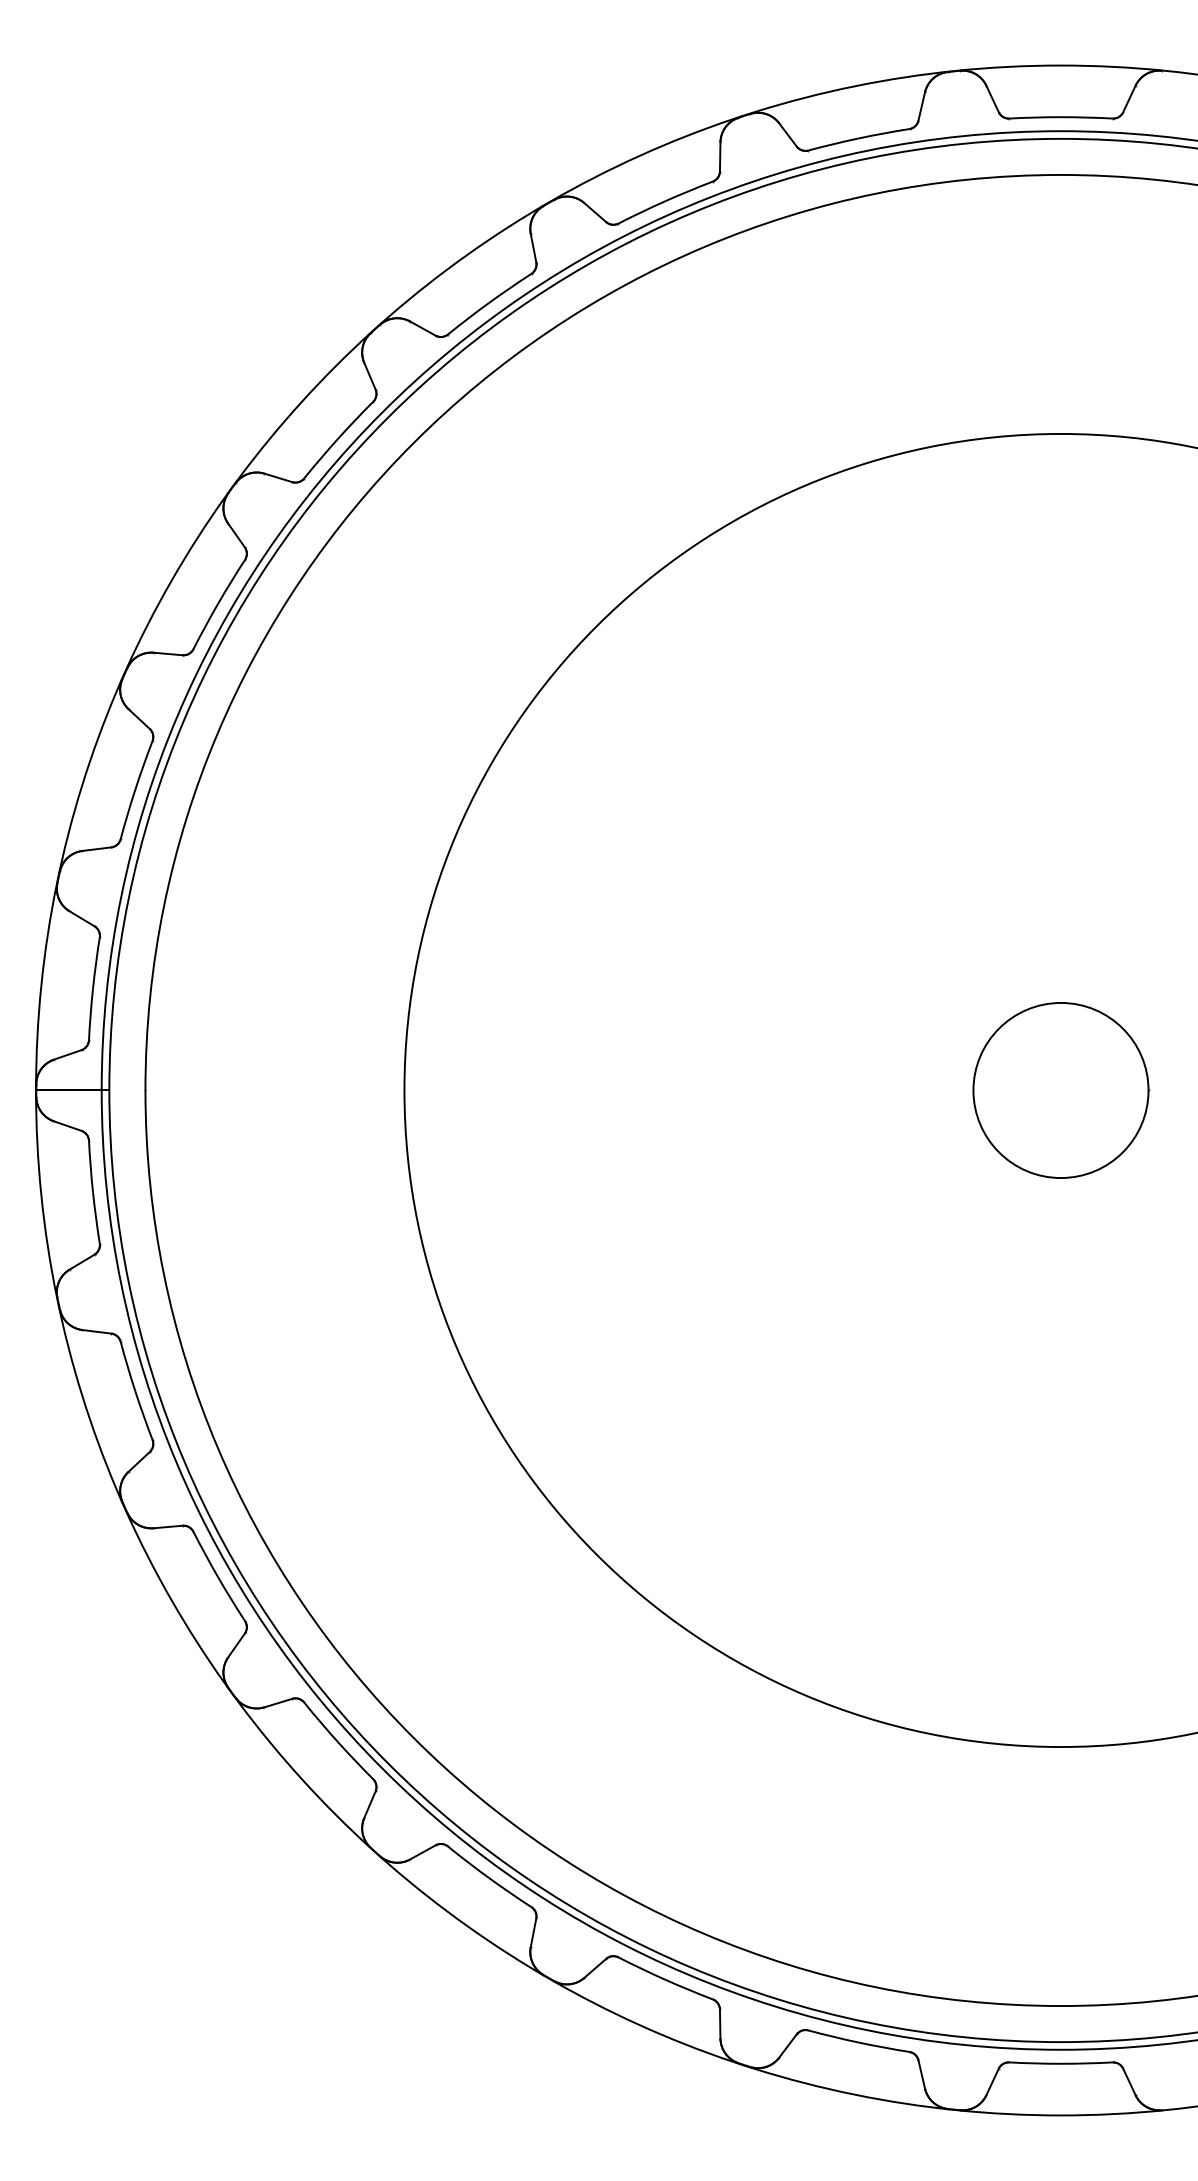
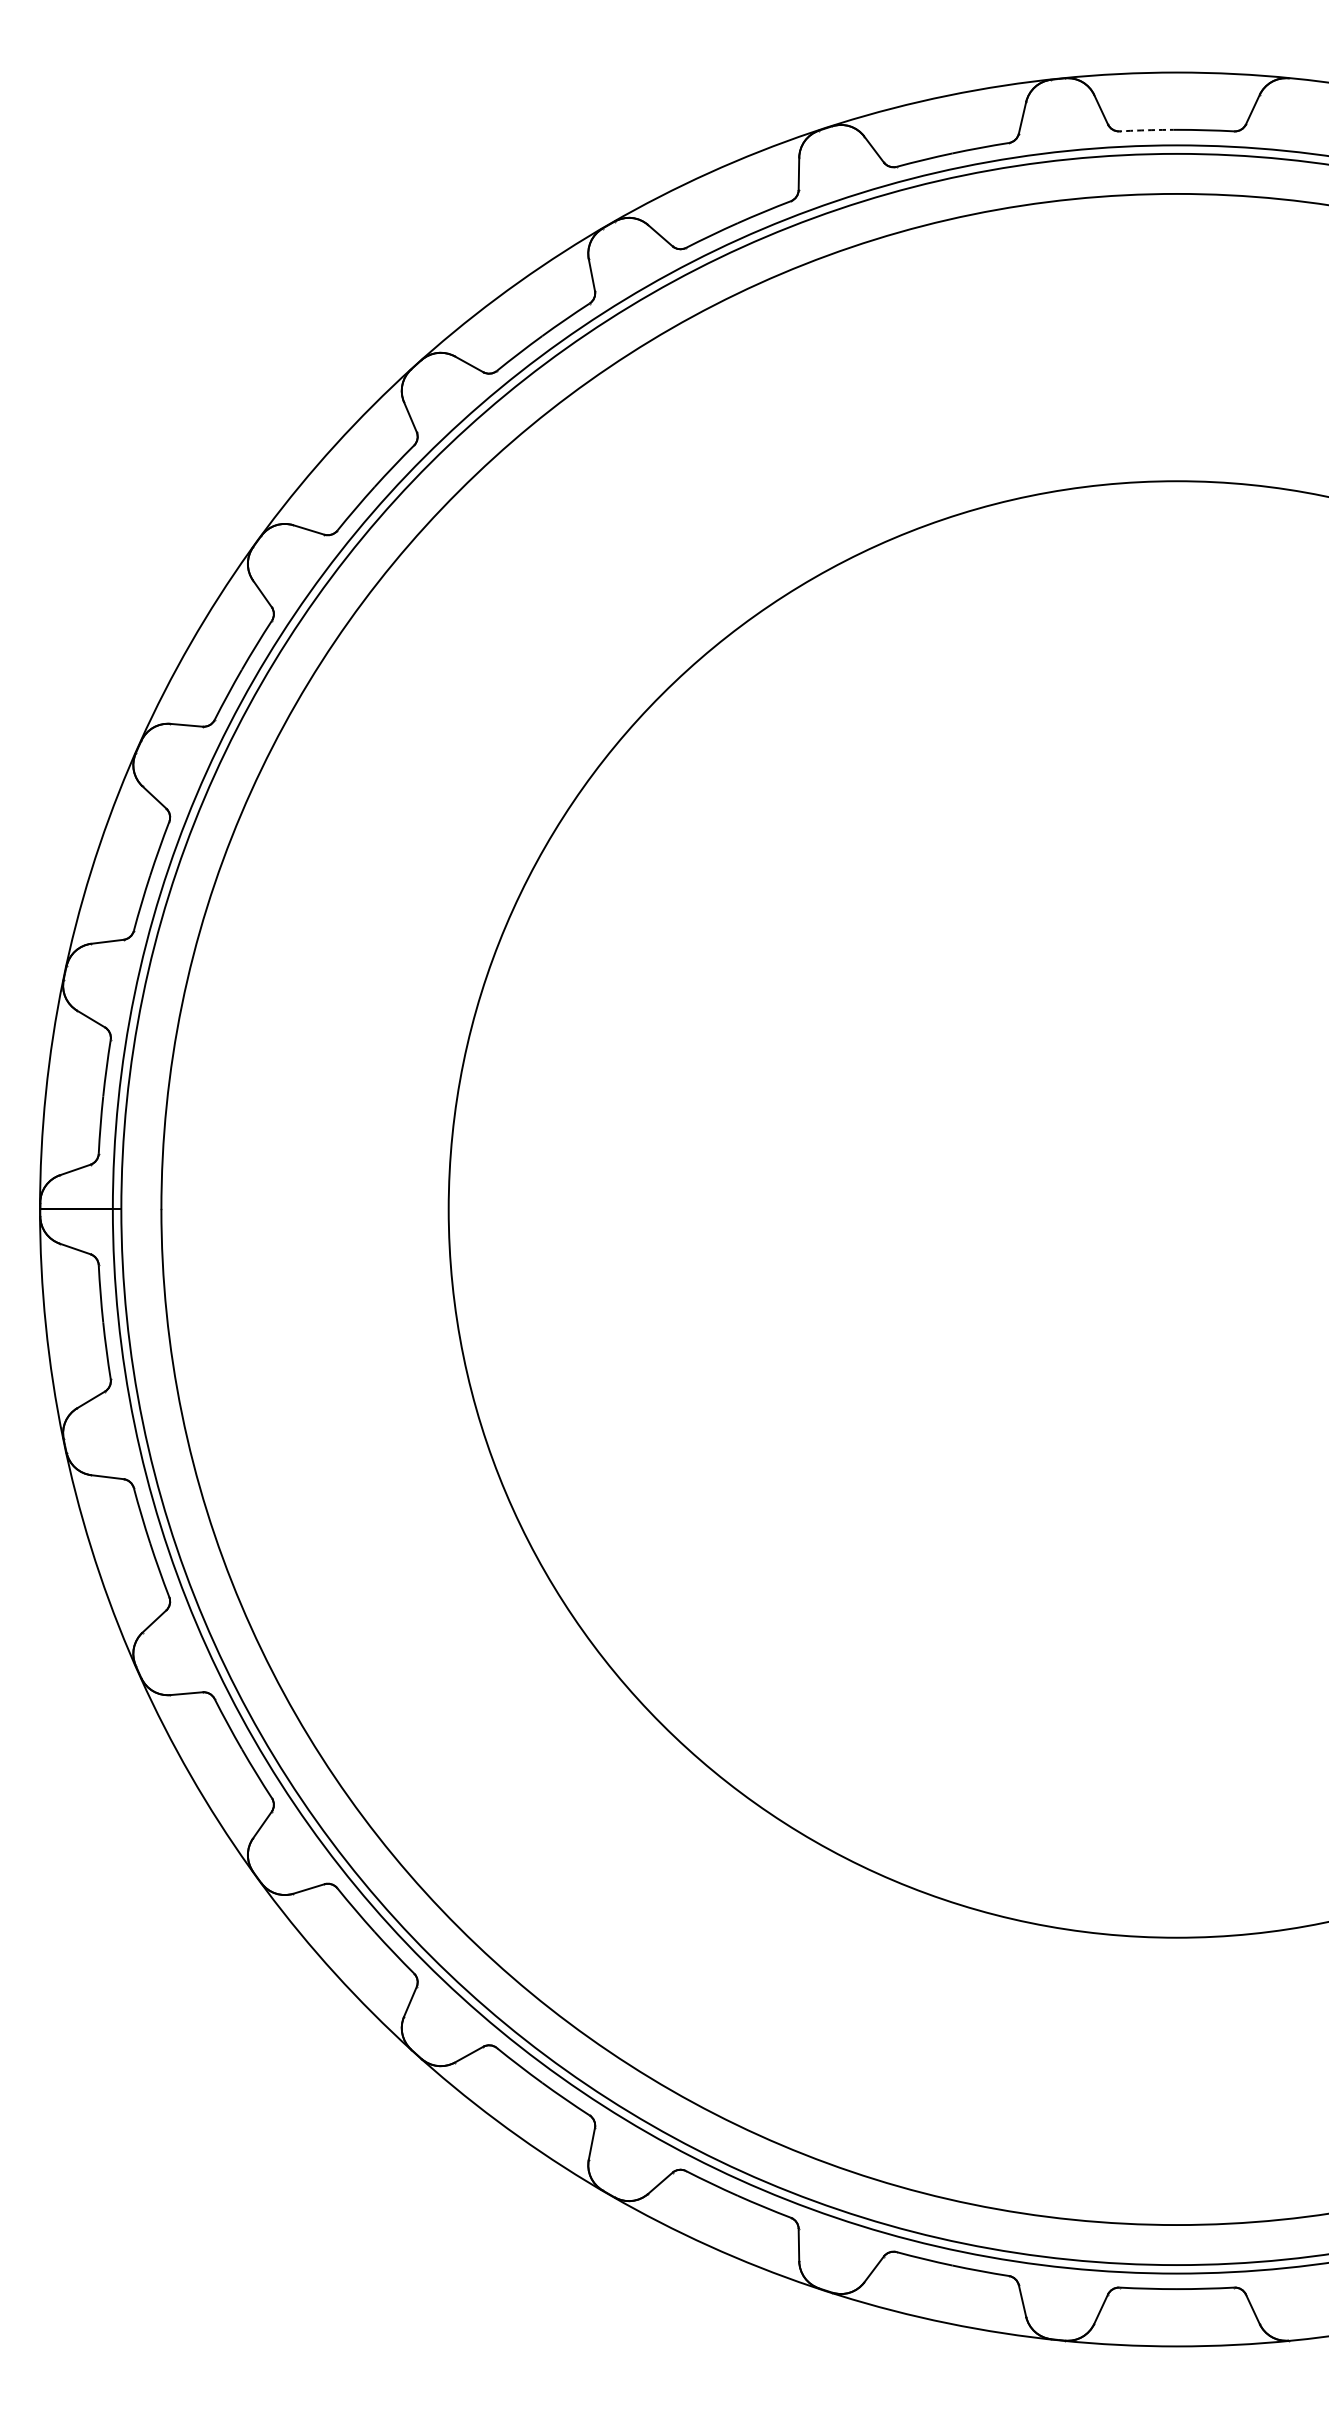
arc: (1035, 117) -> (1148, 130), solid -> dashed
circle: (1061, 1090) -> (1177, 1209), removed

